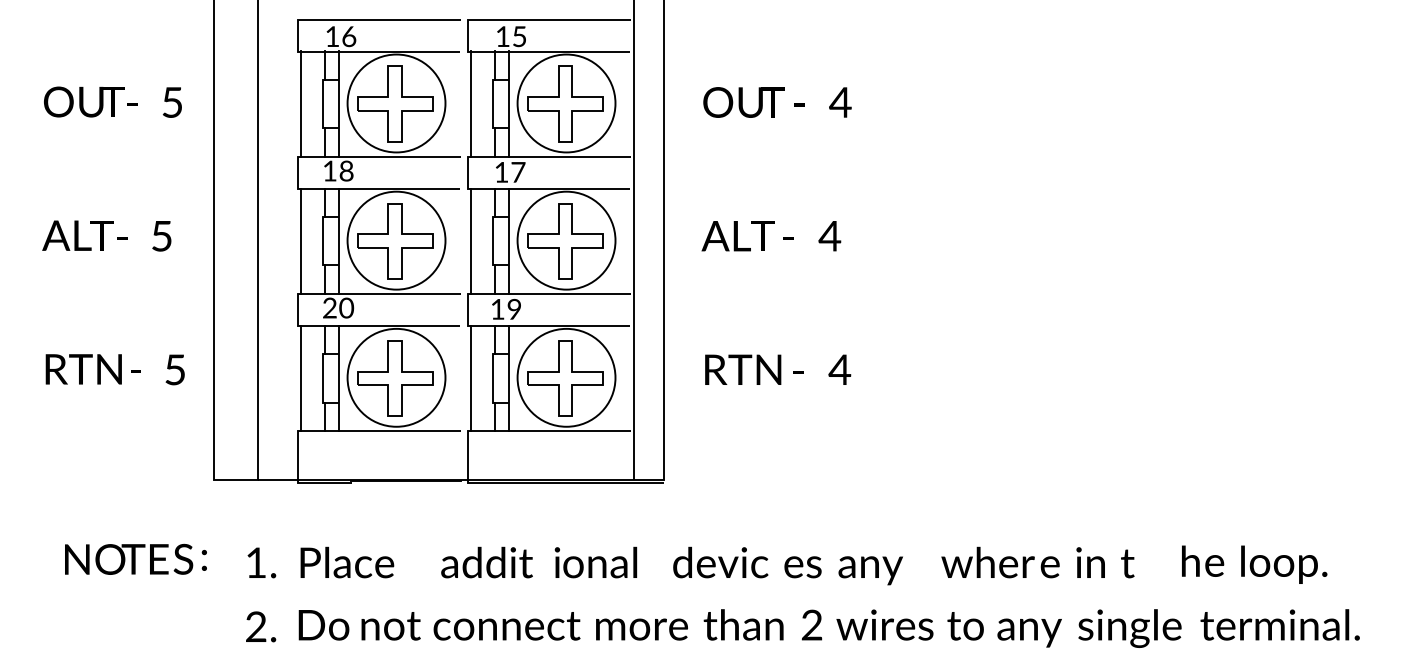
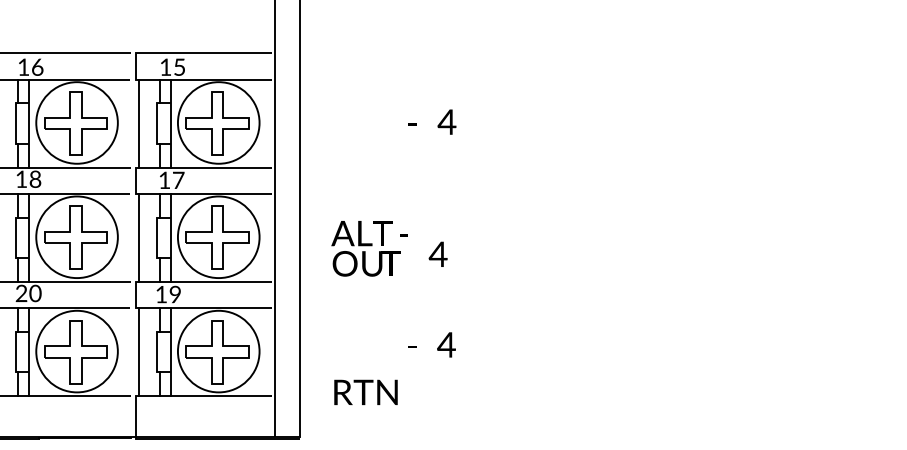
text: (743, 102) -> (366, 263), moved
text: (829, 236) -> (437, 254), moved
text: (743, 369) -> (366, 392), moved

